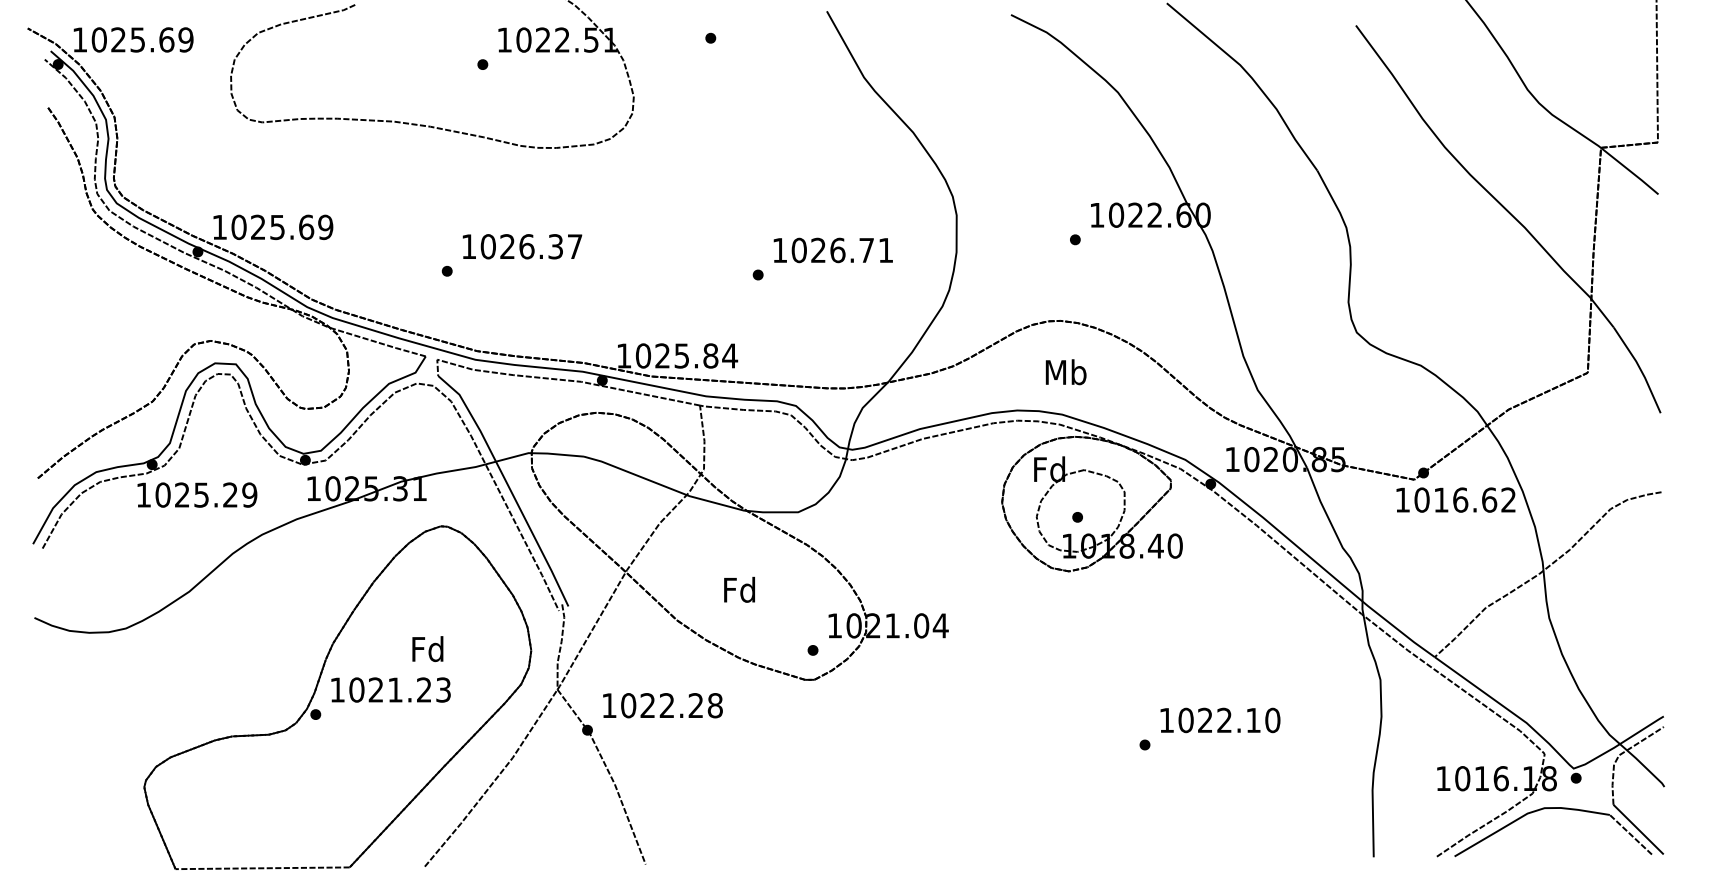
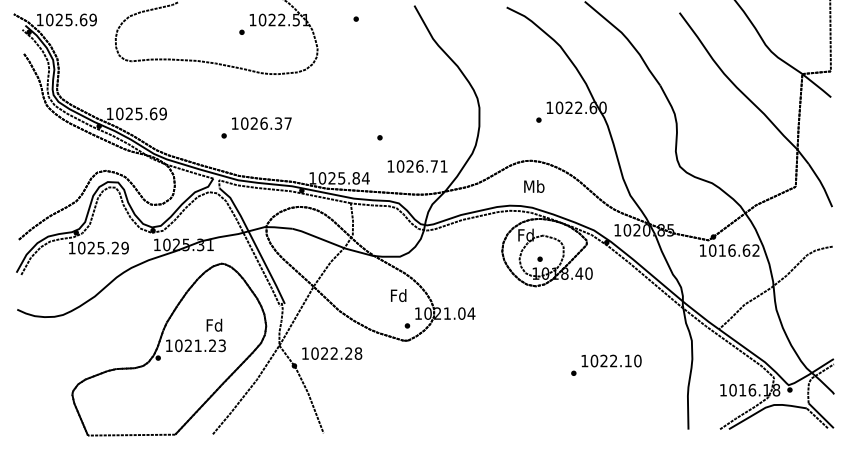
text: (833, 250) -> (417, 166), moved
text: (739, 589) -> (398, 295), moved

